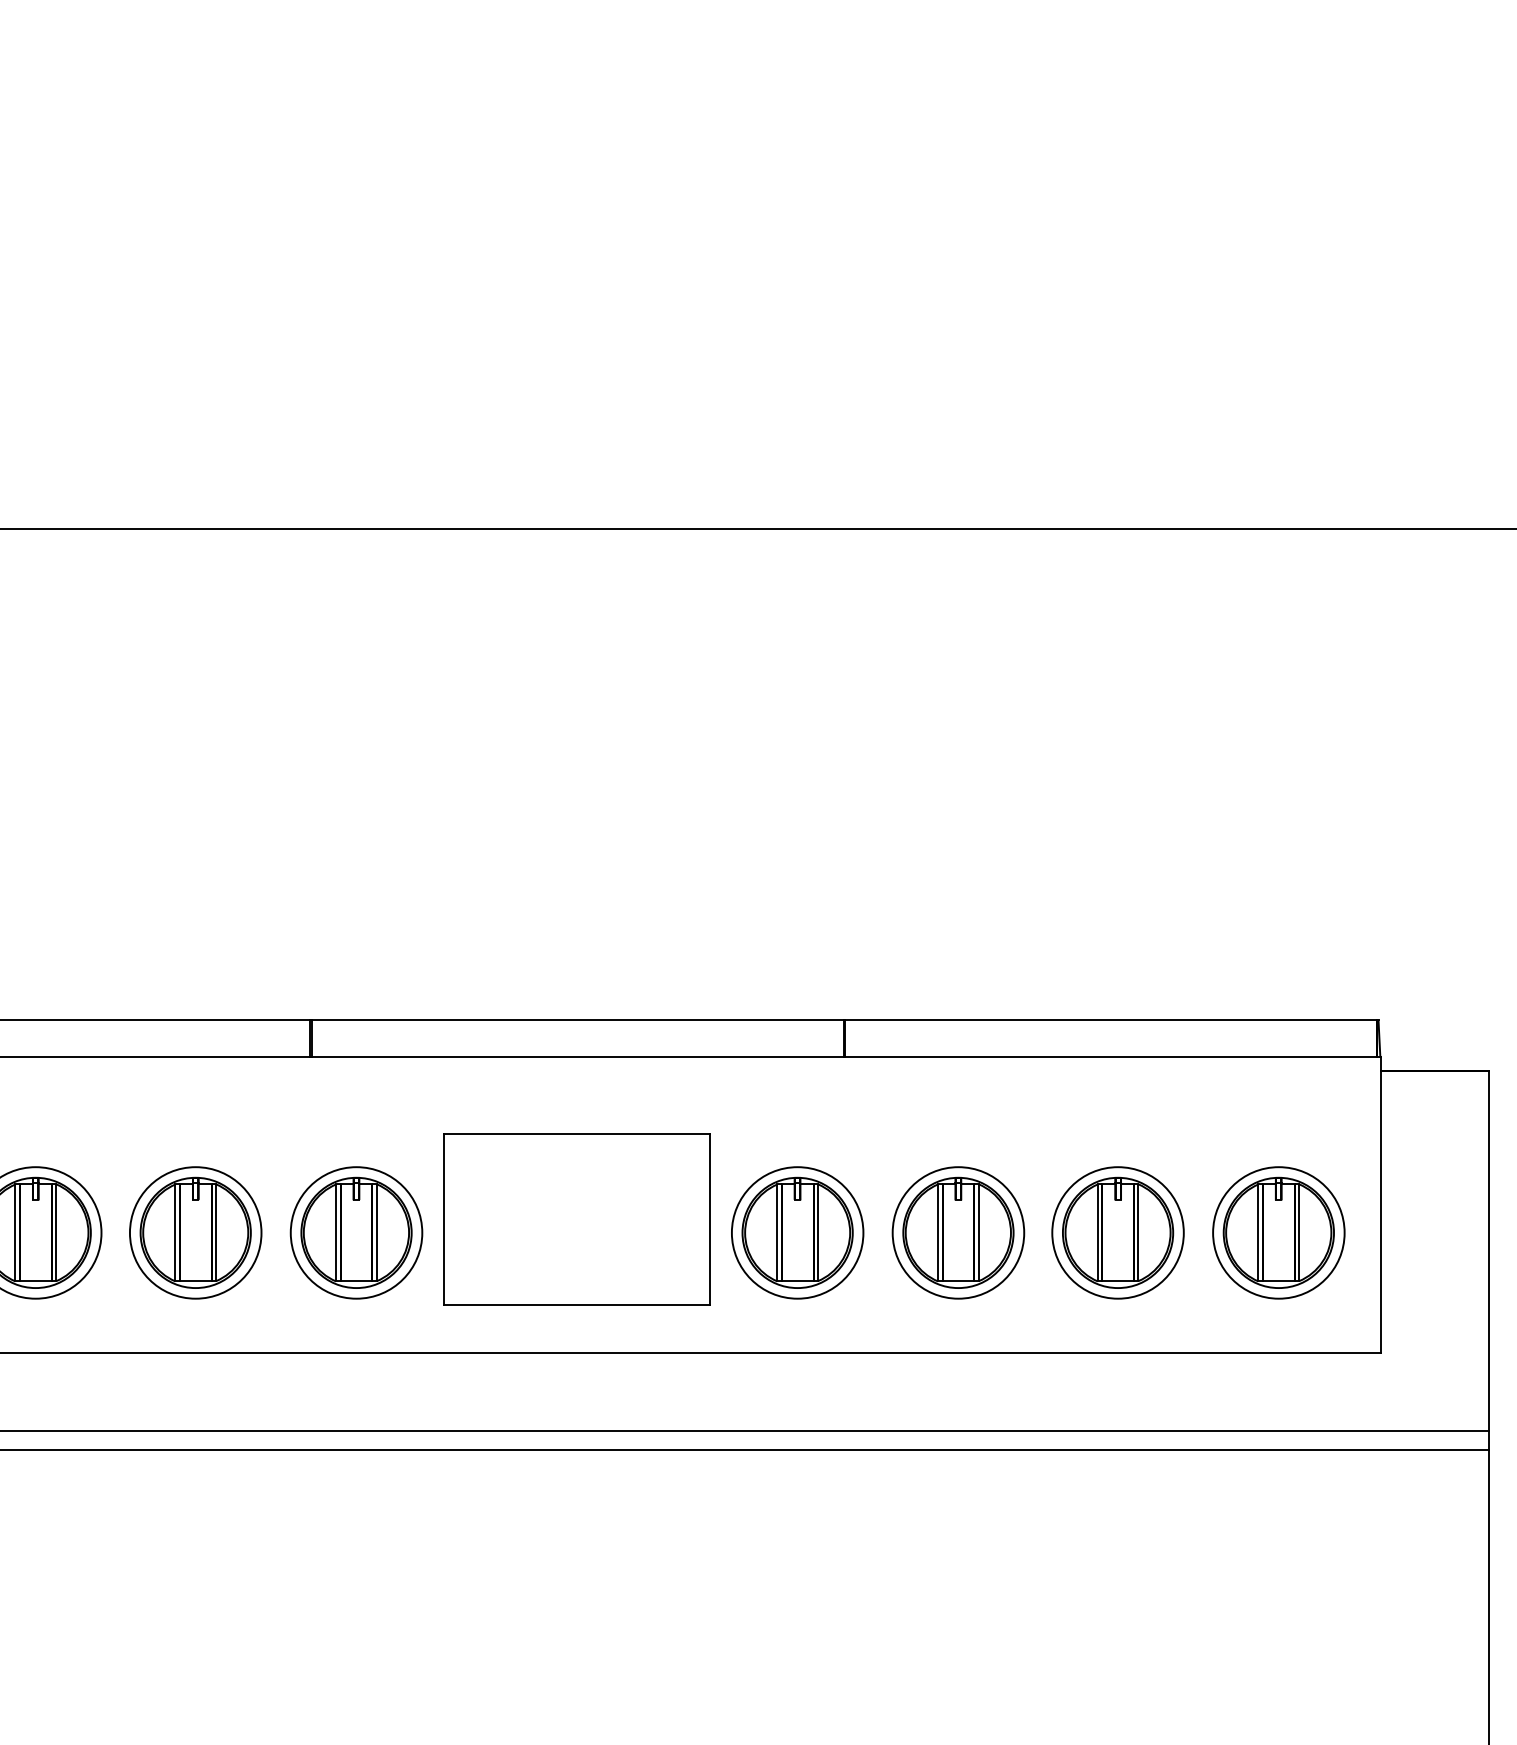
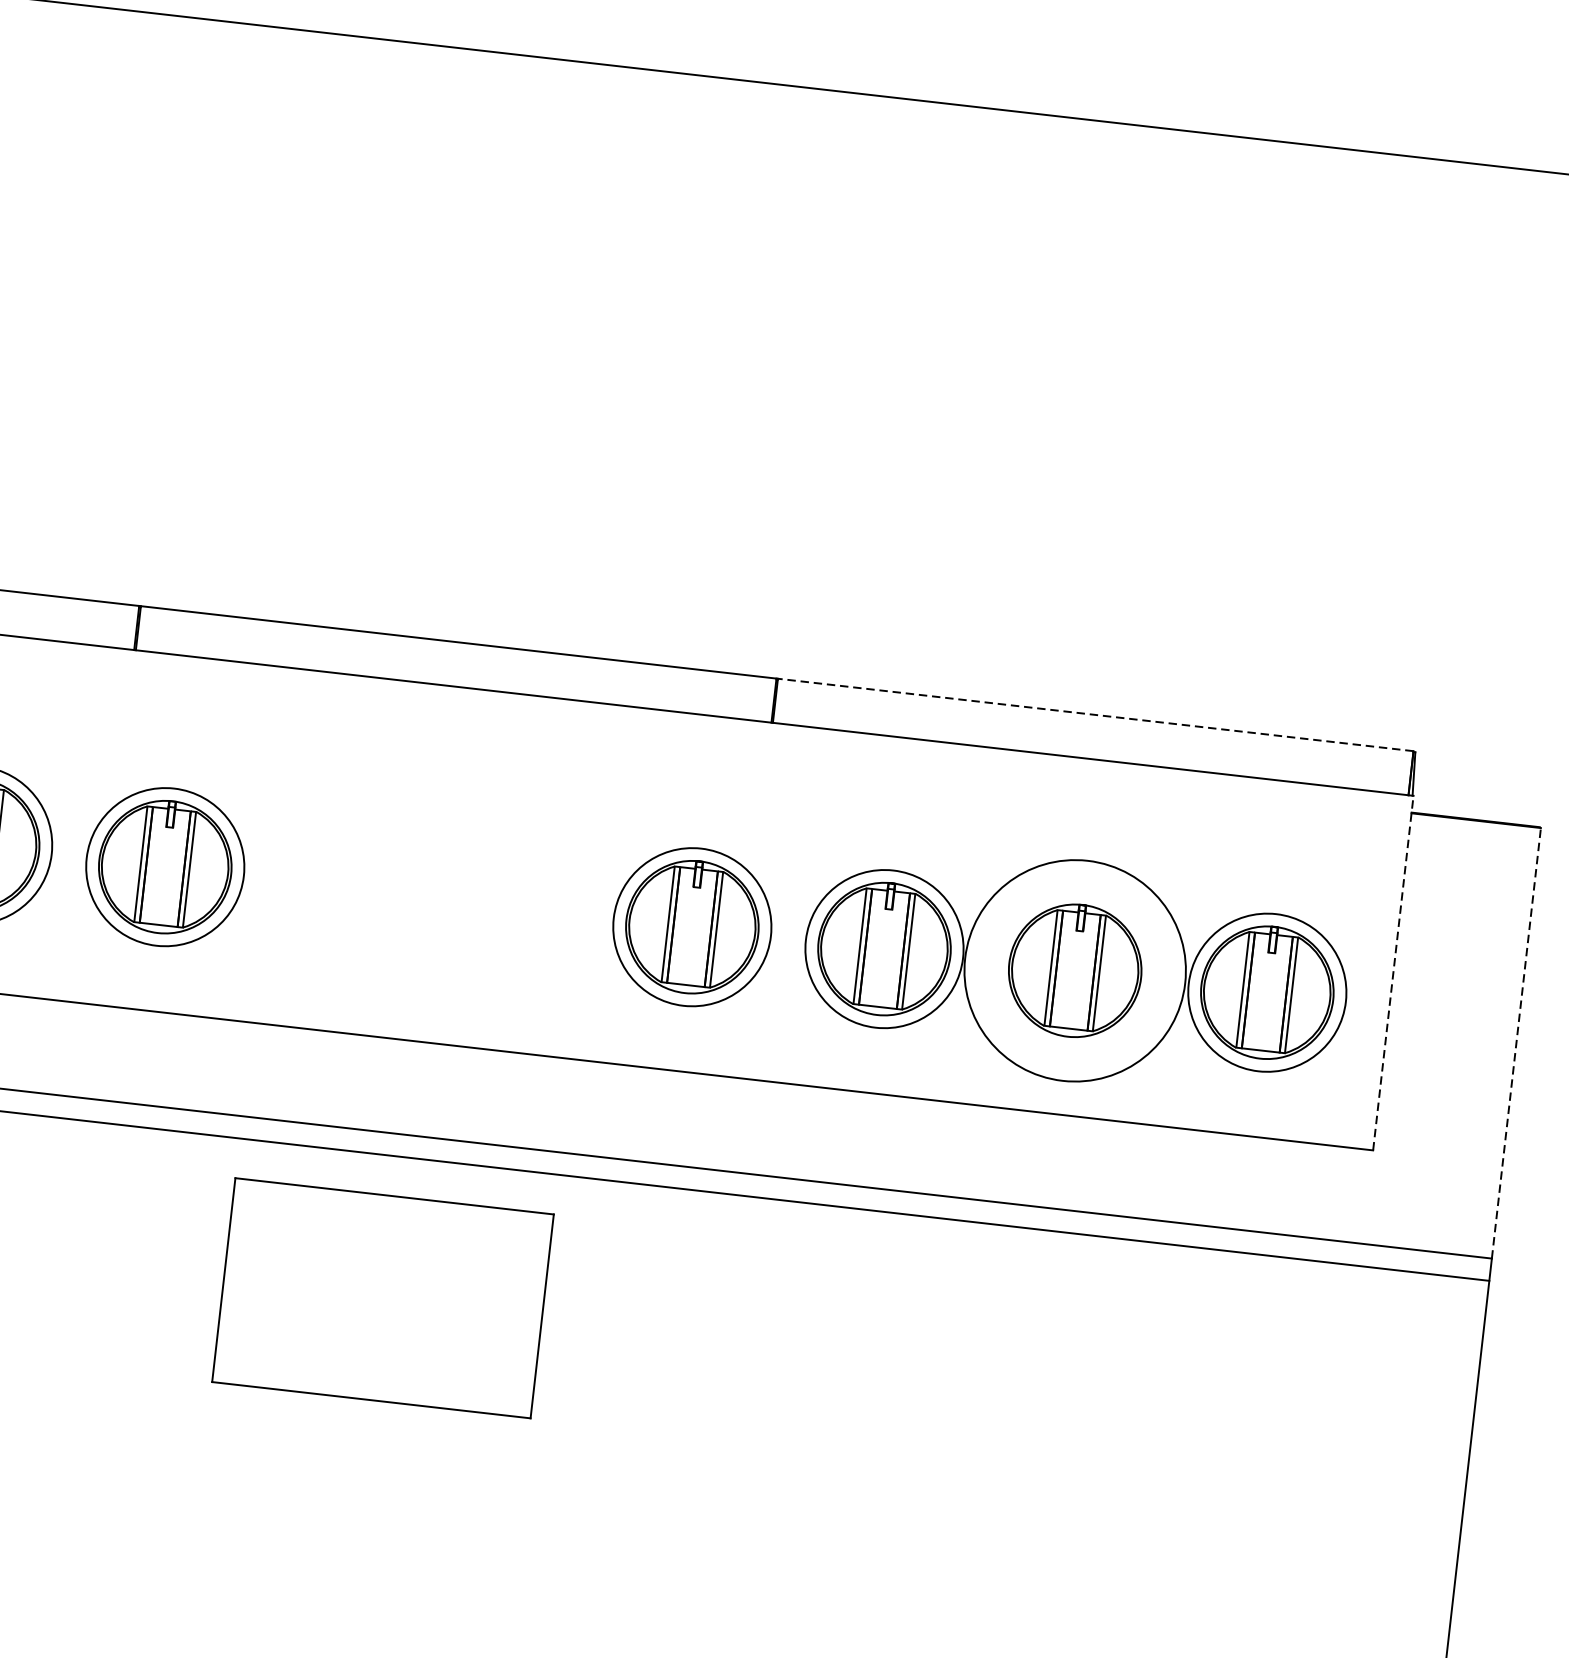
line: (1110, 1019) -> (1095, 714), solid -> dashed
line: (1381, 1204) -> (1393, 972), solid -> dashed
part: (576, 1219) -> (382, 1298), moved
circle: (1117, 1232) -> (1074, 970), size x1.4
line: (1489, 1250) -> (1516, 1042), solid -> dashed

